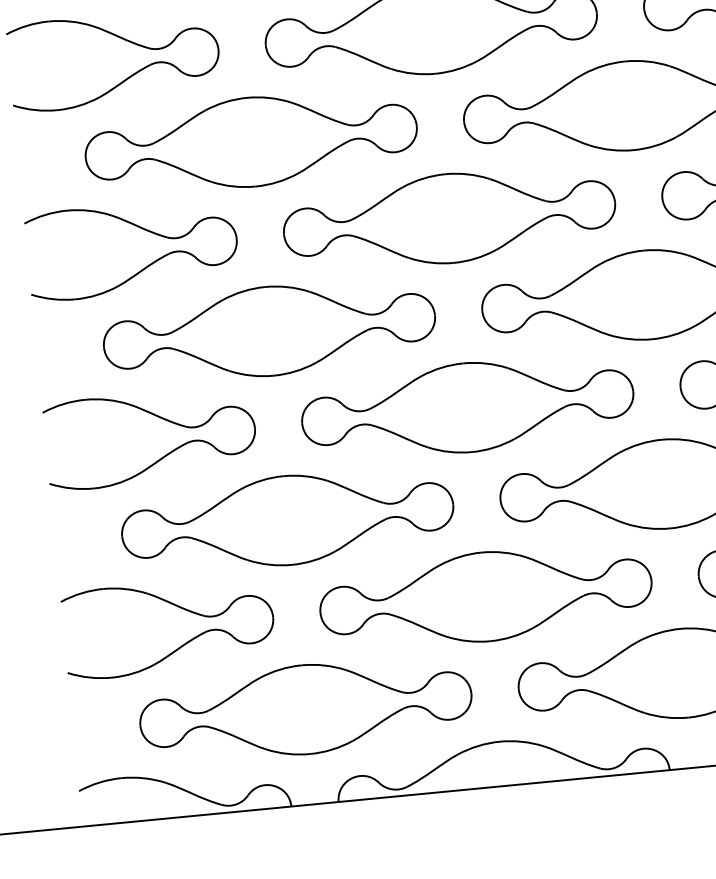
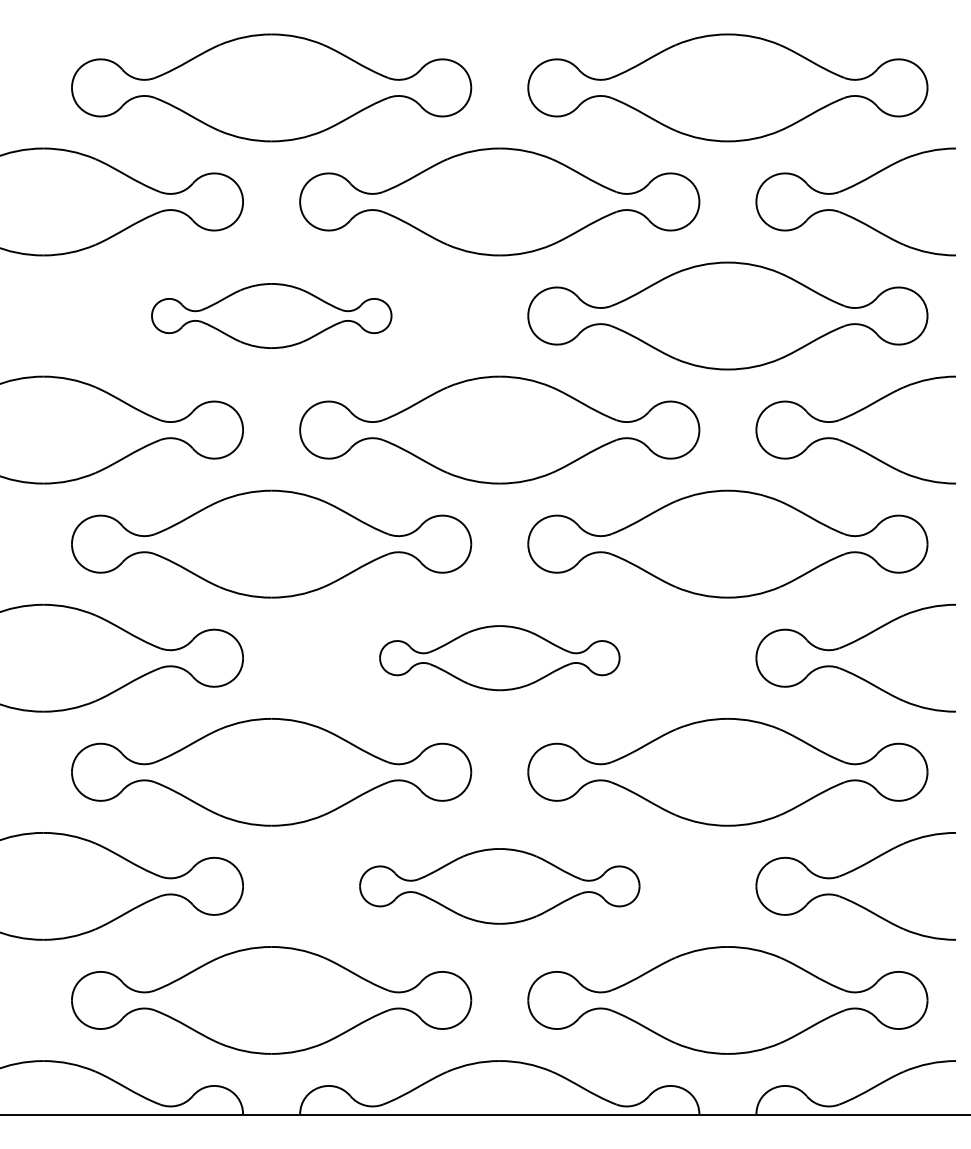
part: (251, 141) -> (271, 315), size x0.6
part: (467, 407) -> (499, 657), size x0.6
part: (485, 597) -> (499, 886), size x0.7

